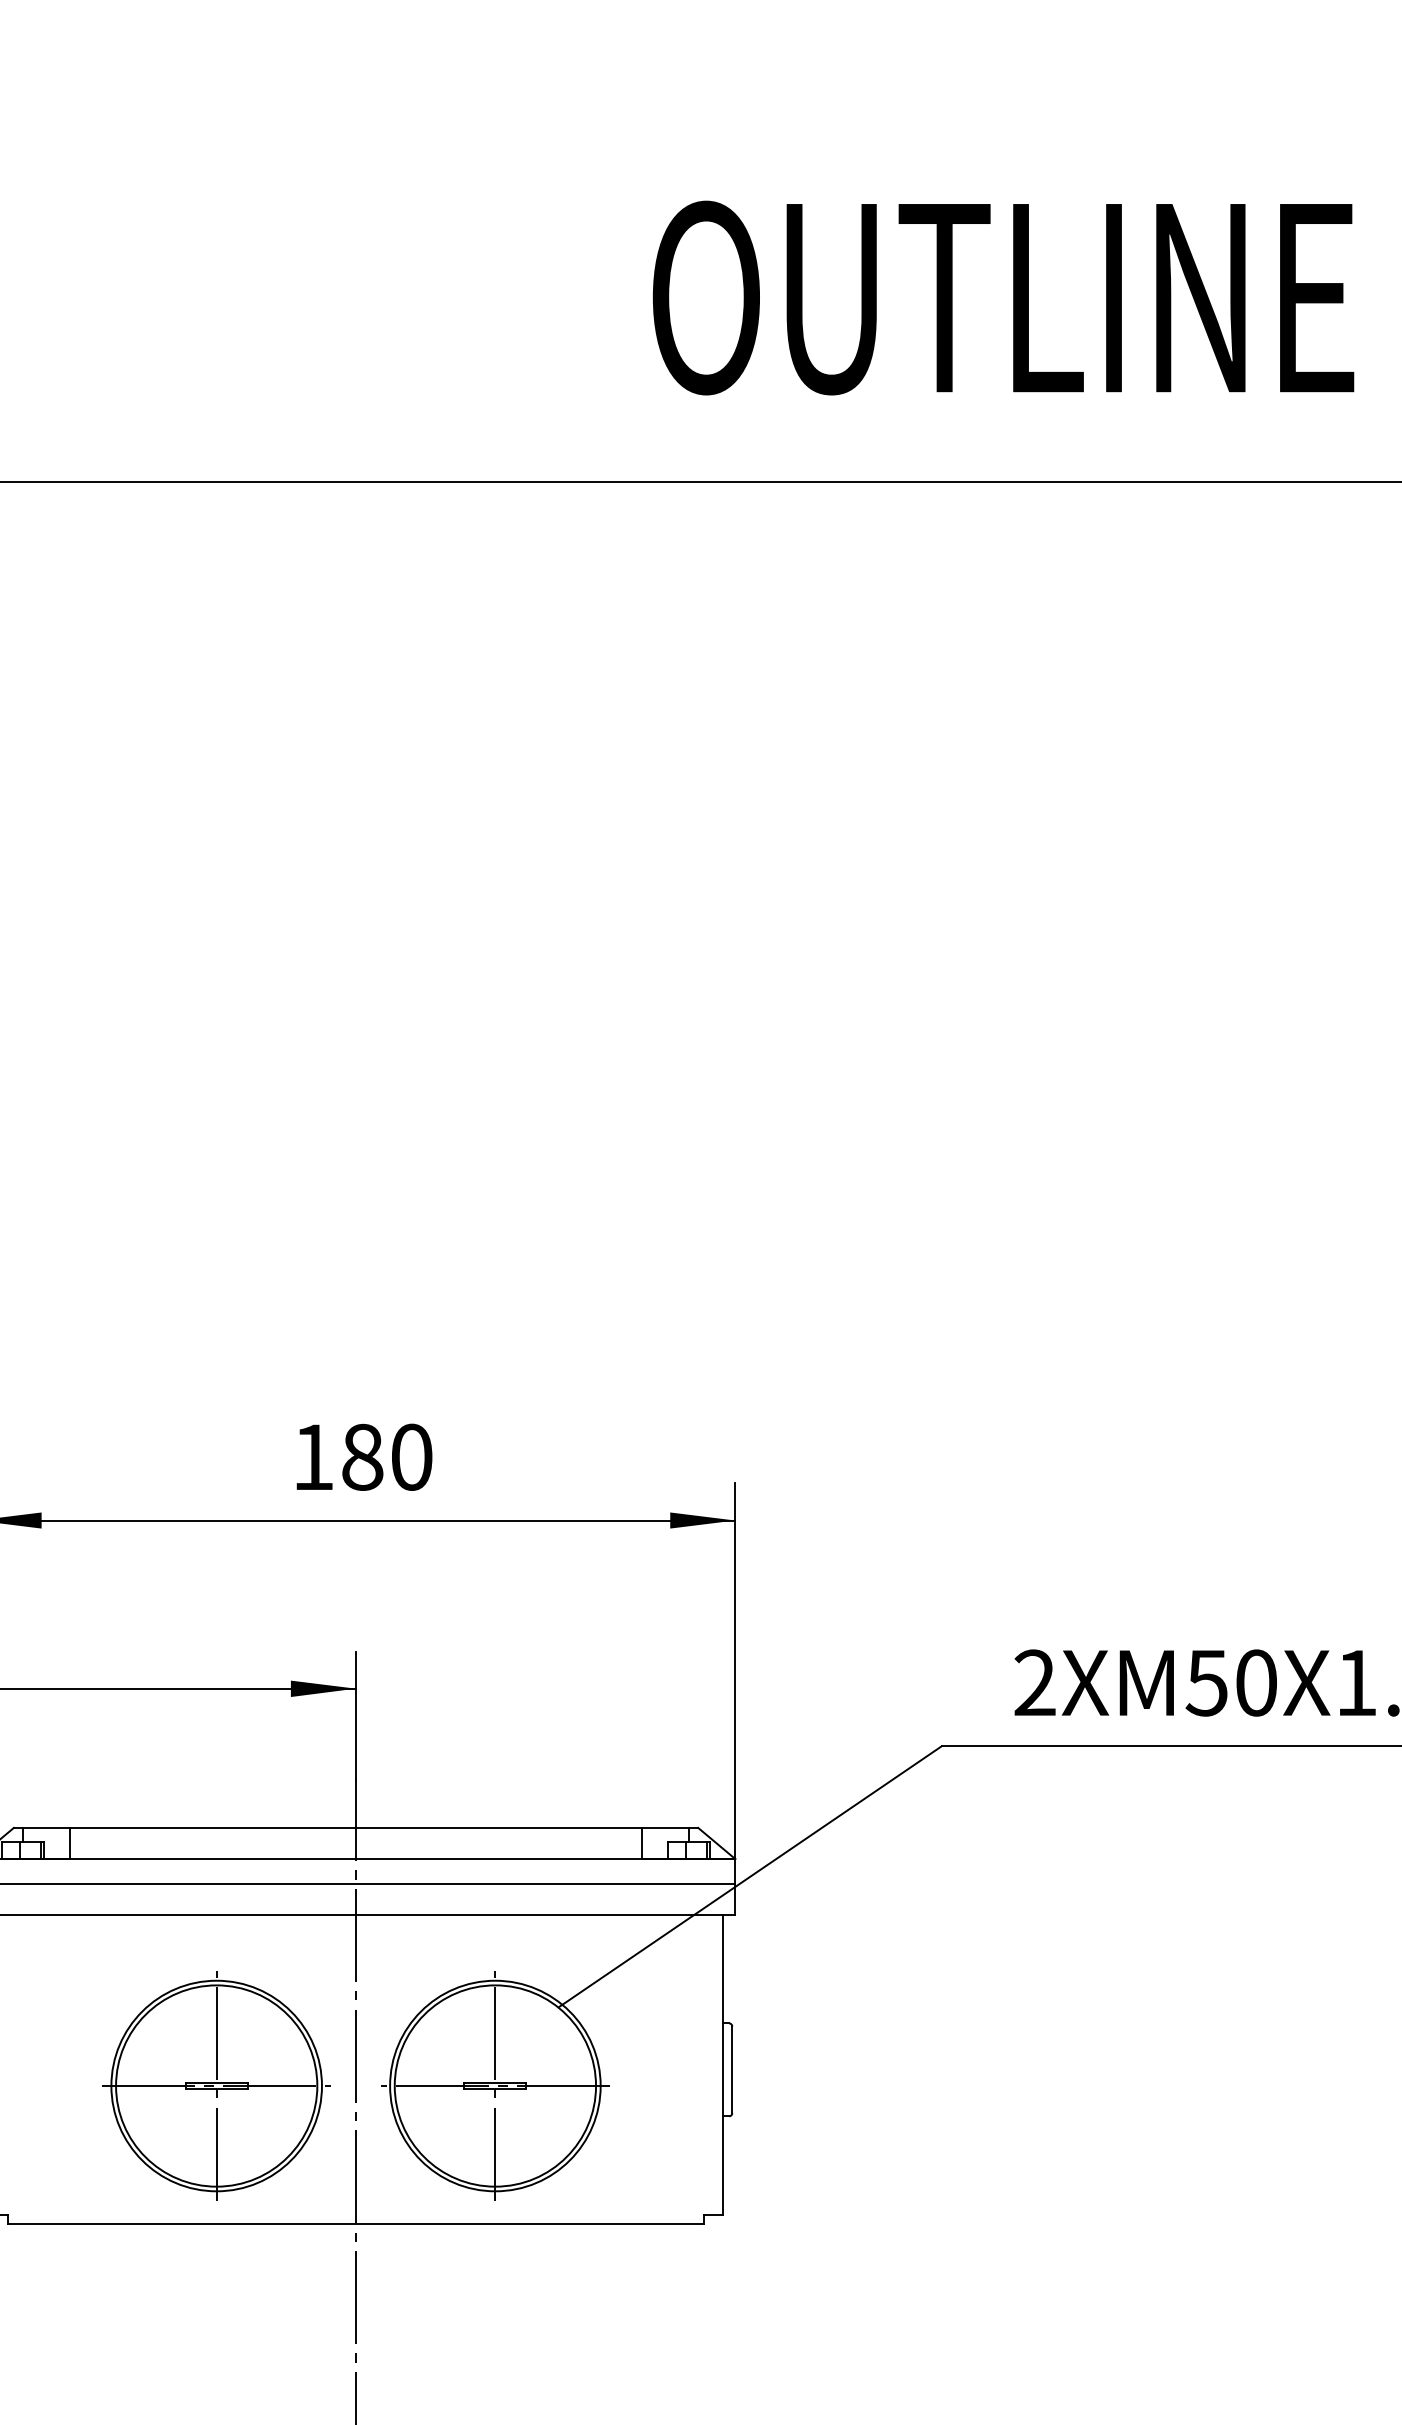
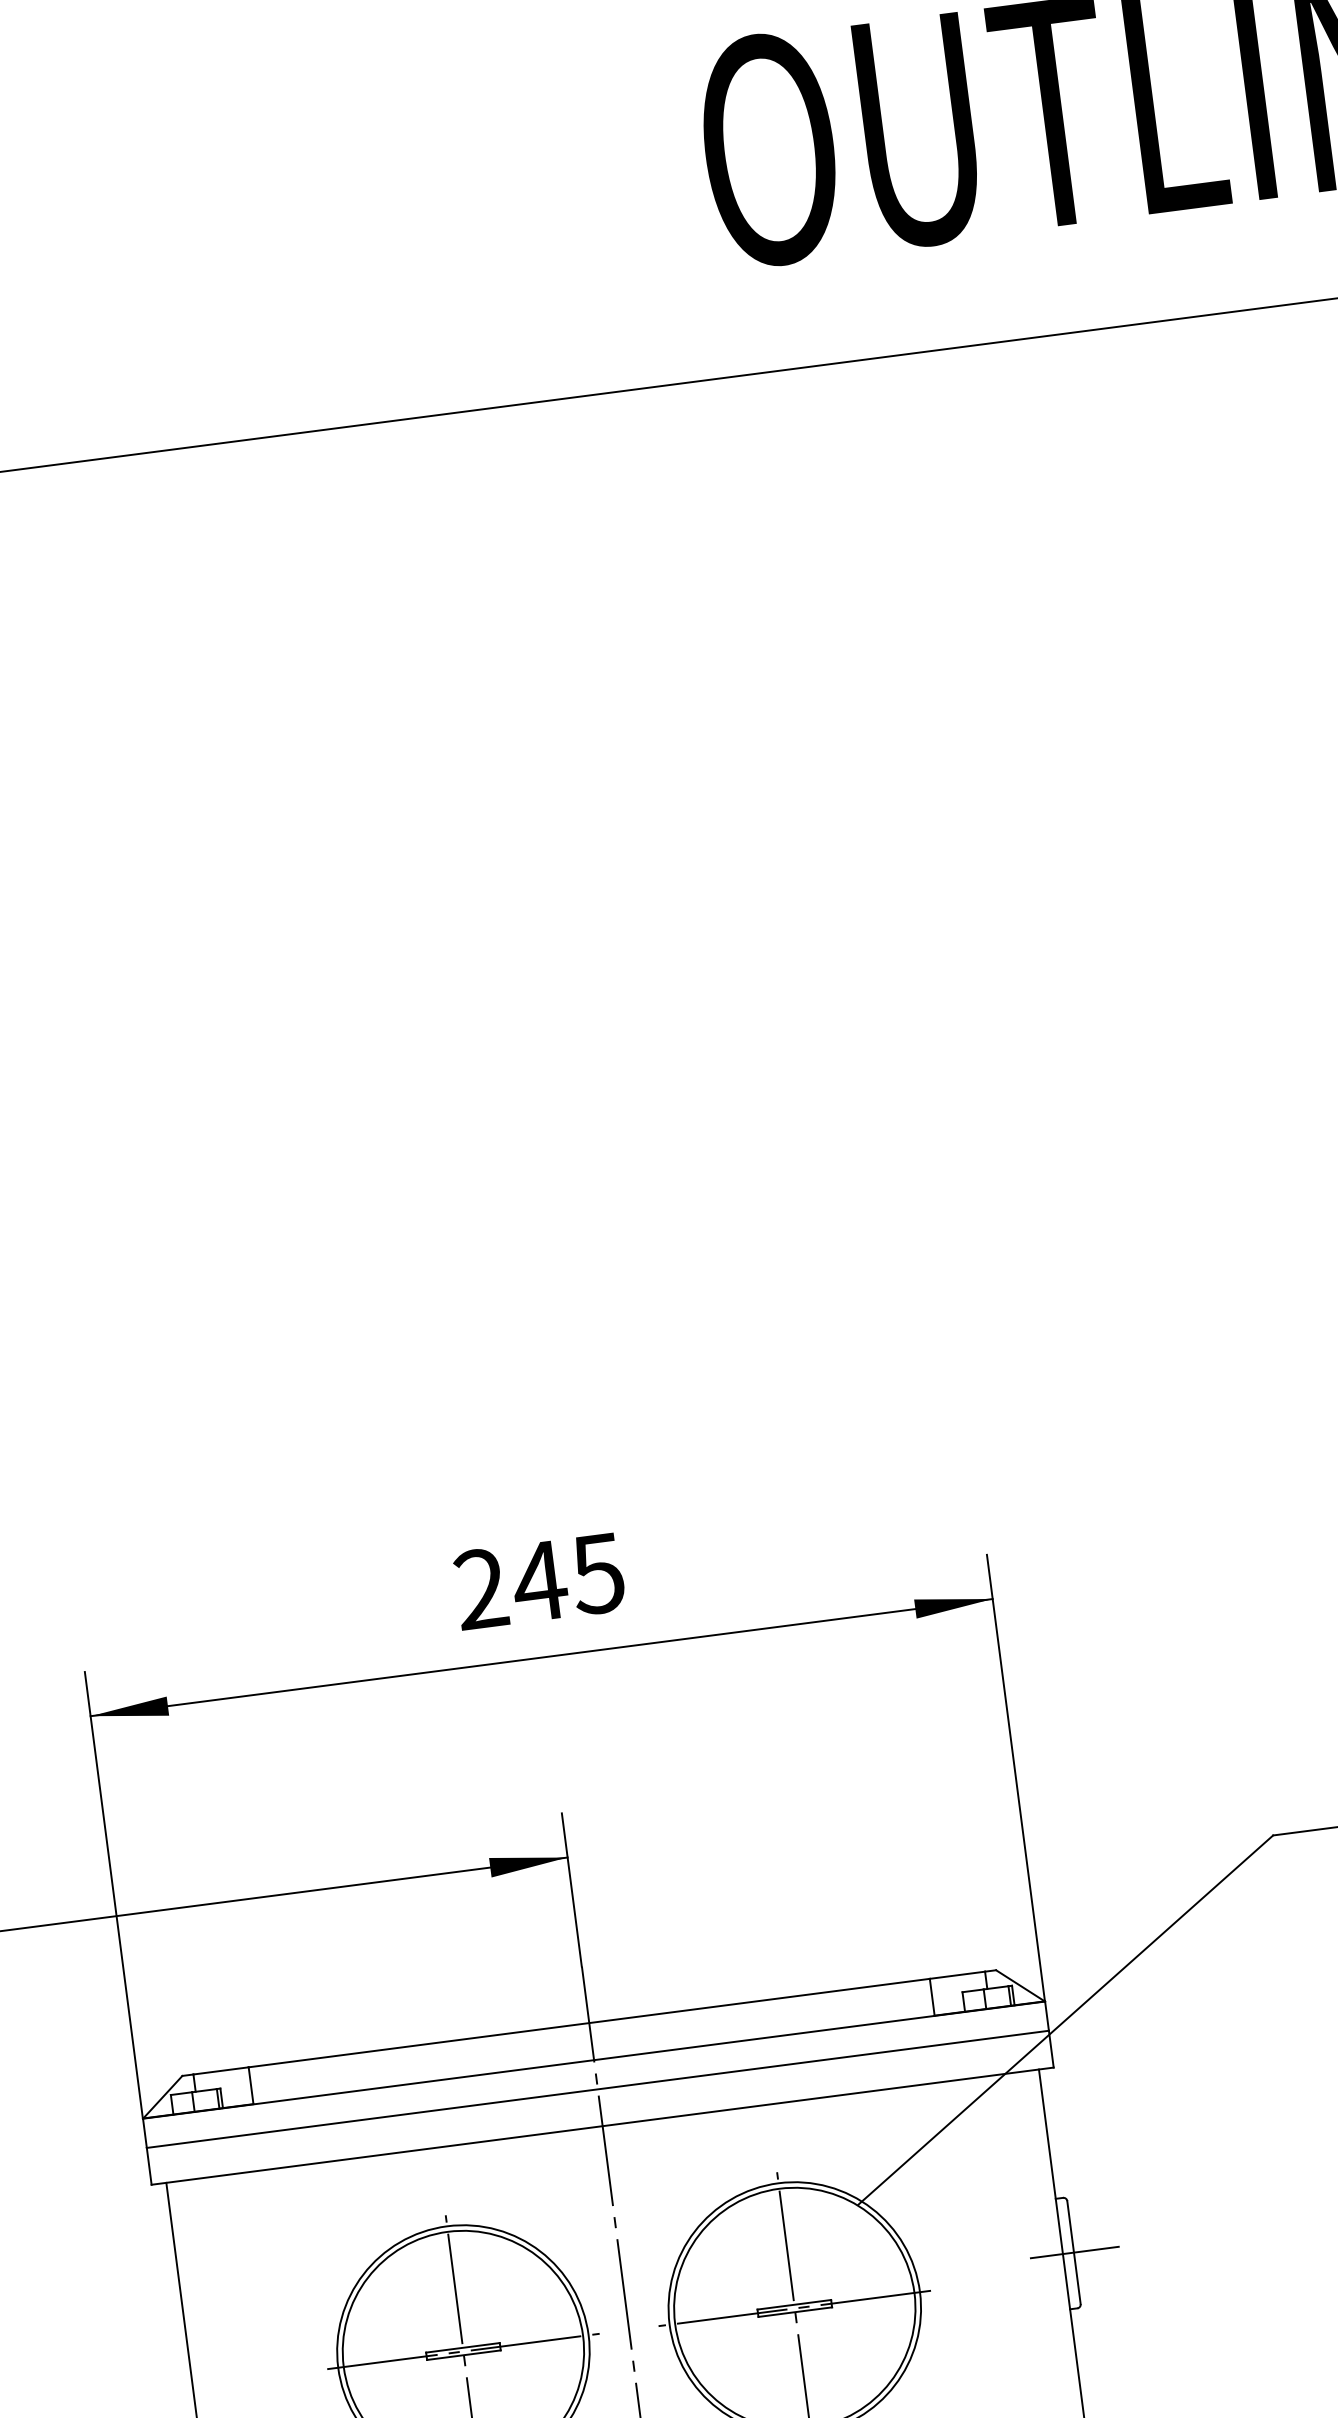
text: (362, 1456) -> (539, 1580), 180 -> 245
line: (732, 2069) -> (1074, 2252), added

